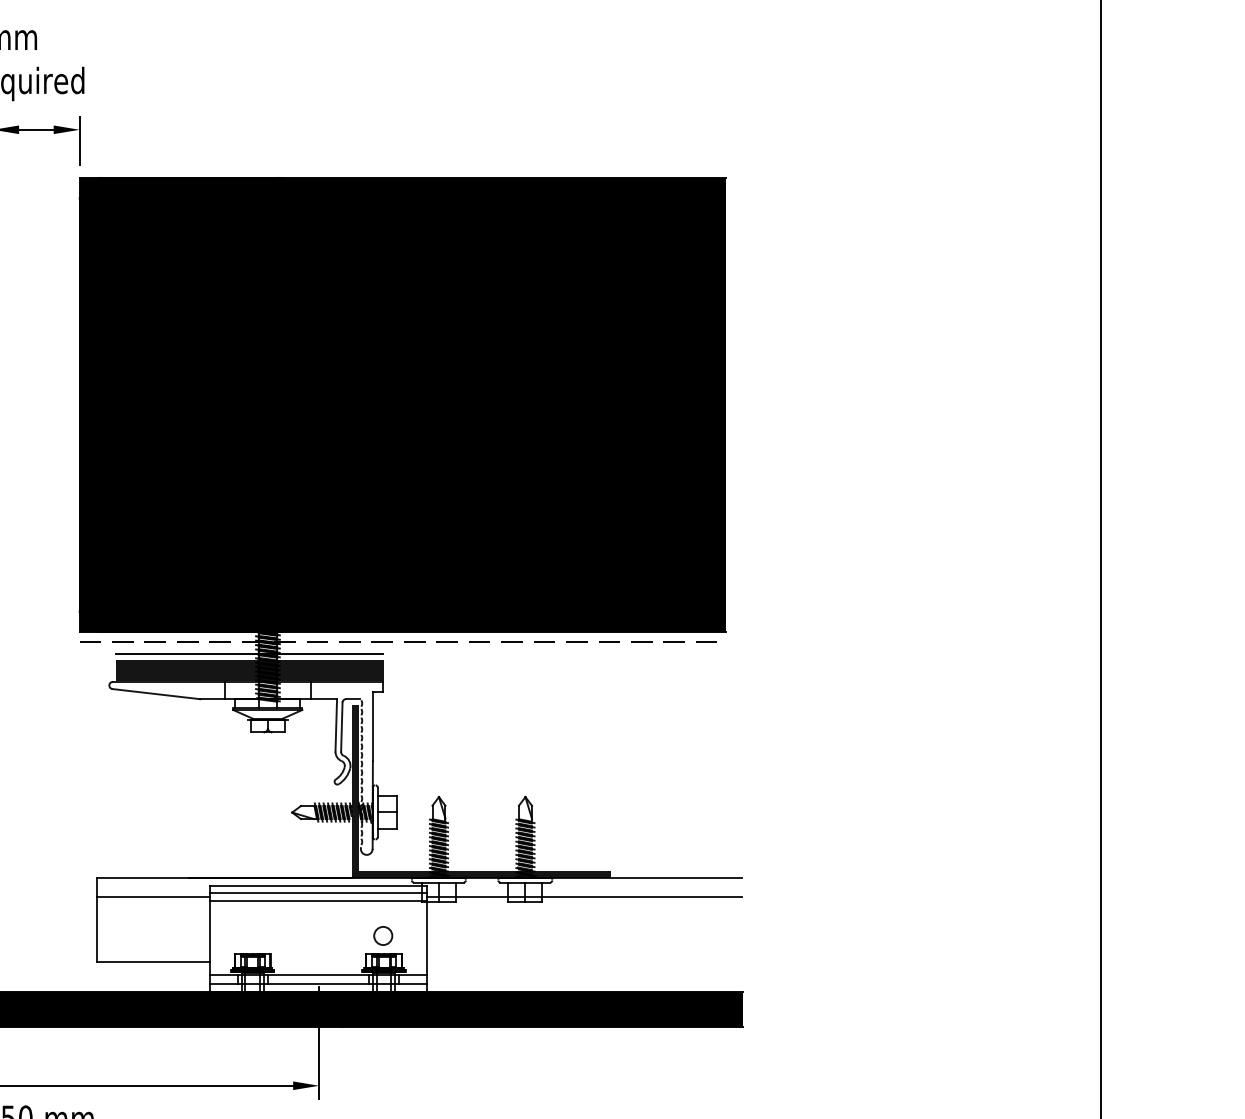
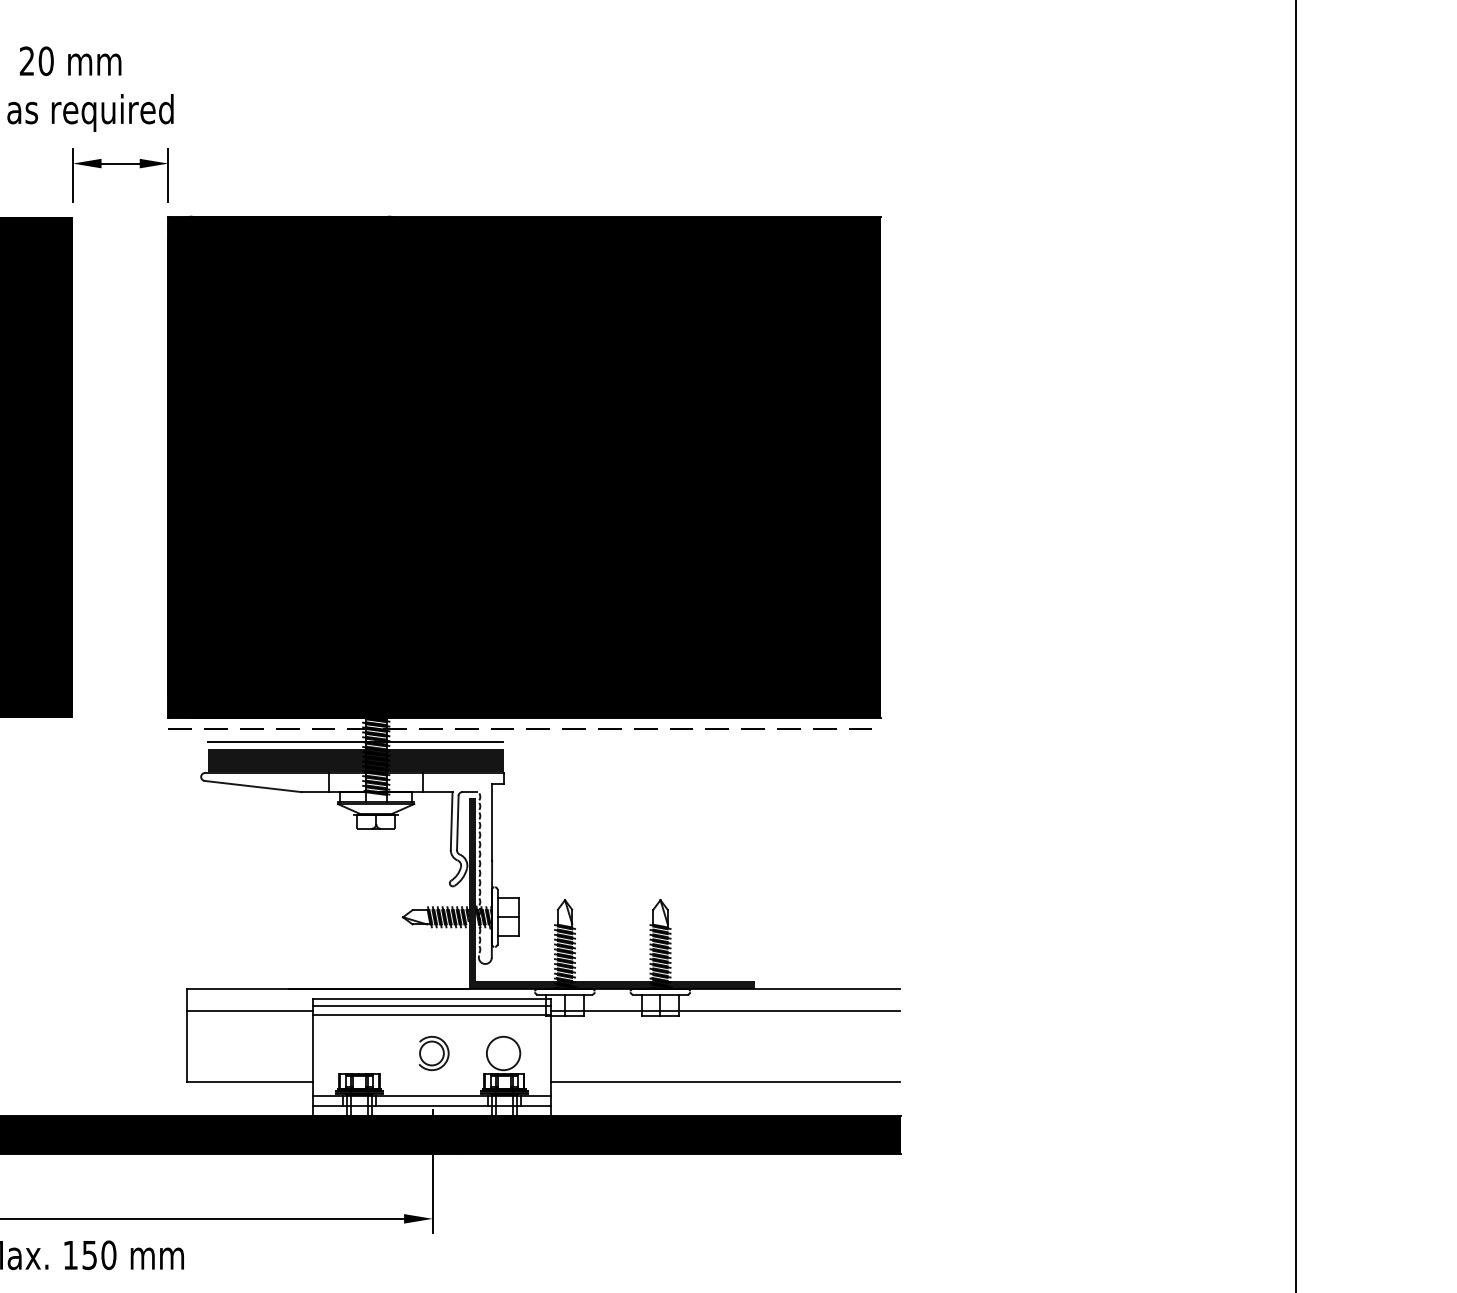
part: (320, 935) -> (434, 1052), added
circle: (383, 935) -> (503, 1053), size x1.67
line: (584, 962) -> (725, 1082), added

